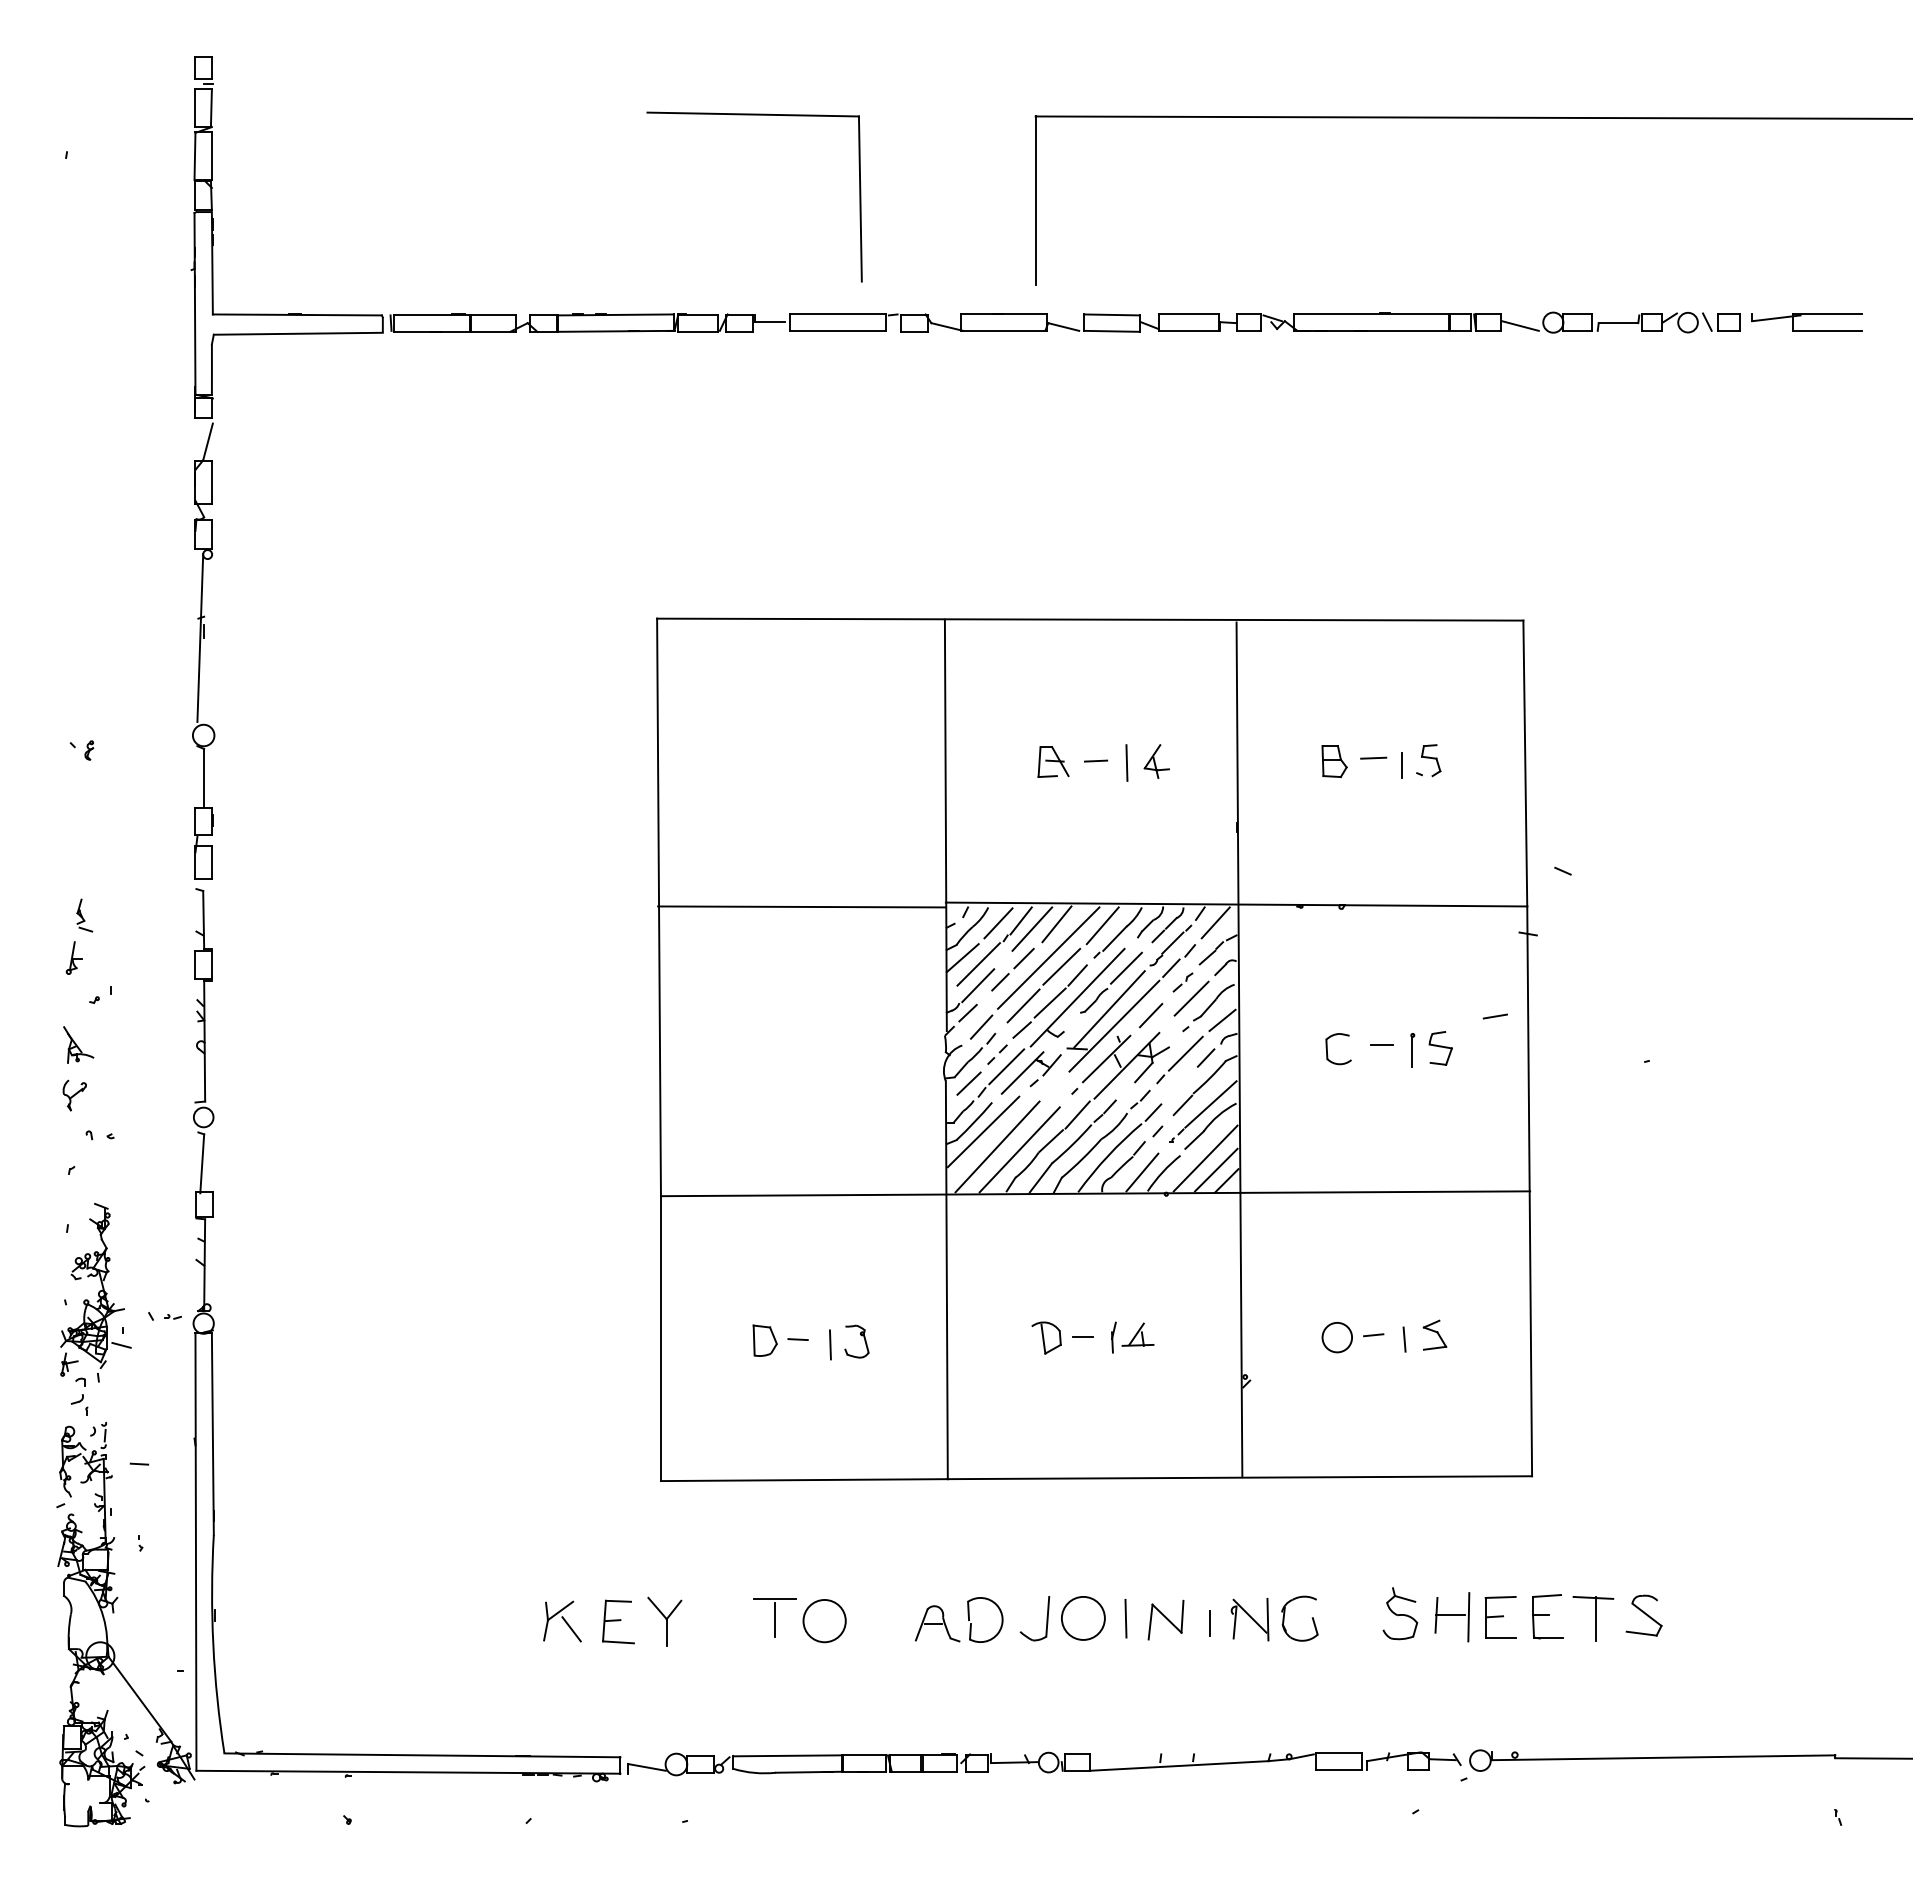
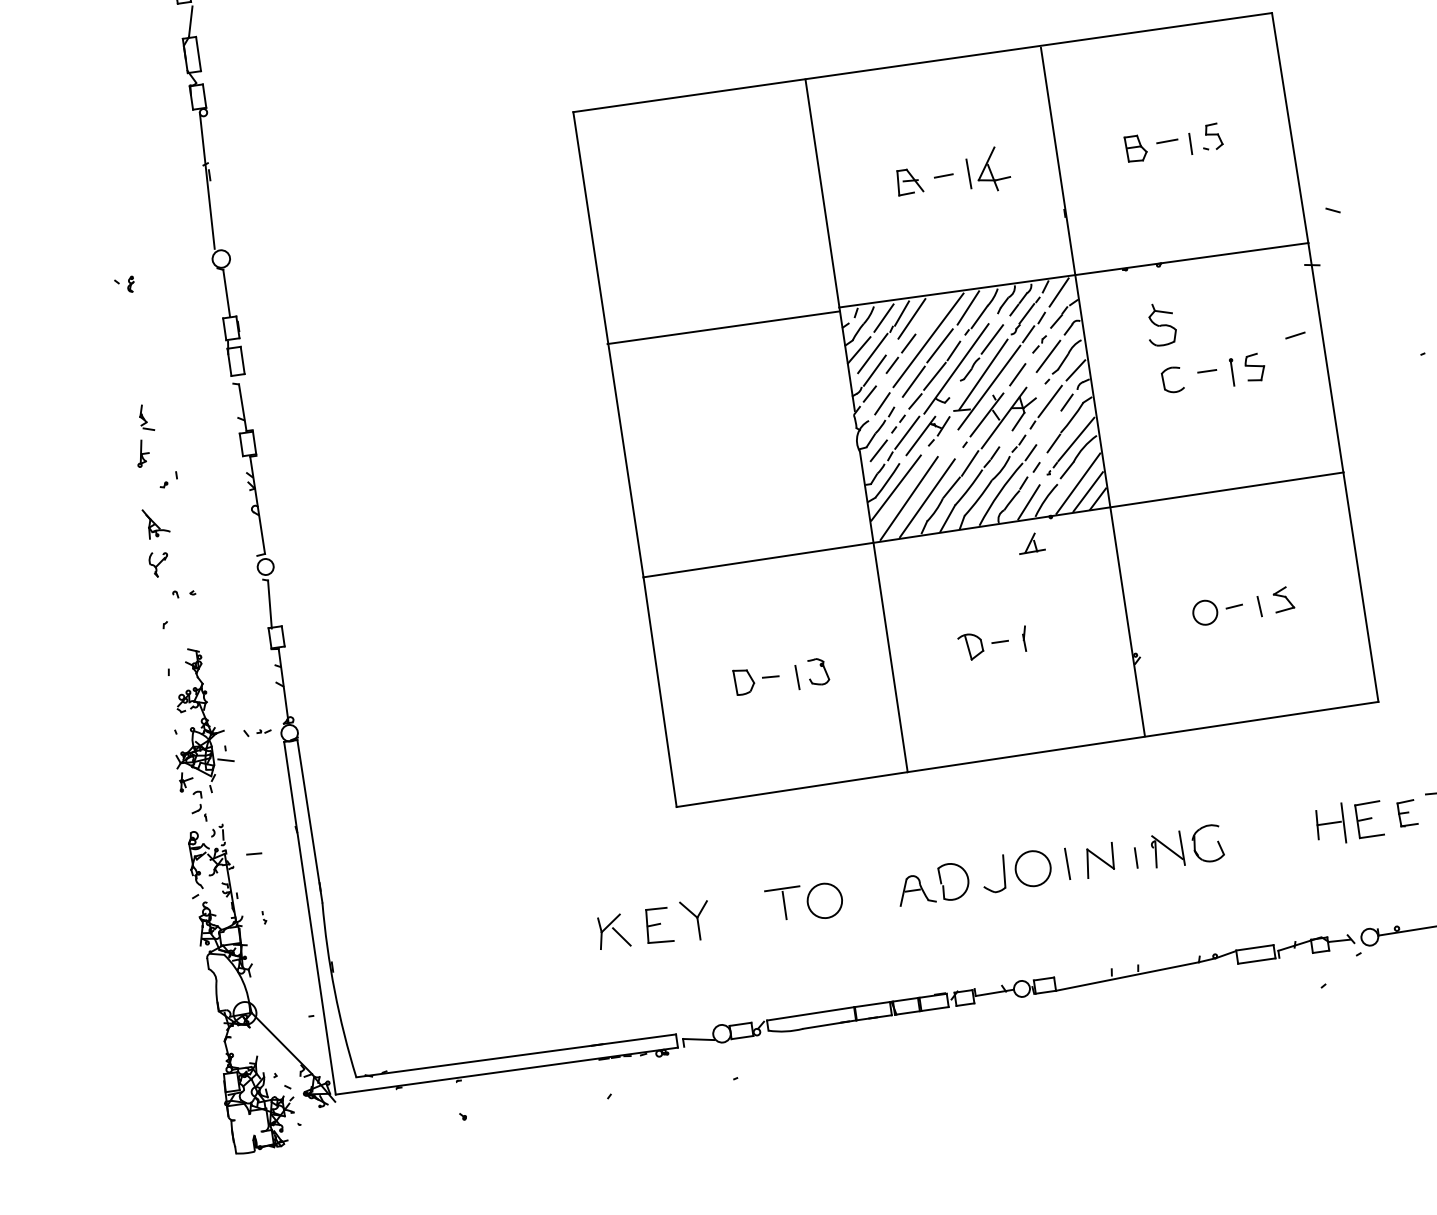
part: (1156, 761) -> (992, 169), size x1.6
line: (1056, 924) -> (930, 312), removed
part: (1137, 1334) -> (1030, 543), moved
part: (1400, 1613) -> (1161, 324), moved
part: (1547, 1616) -> (1407, 813), size x0.7

